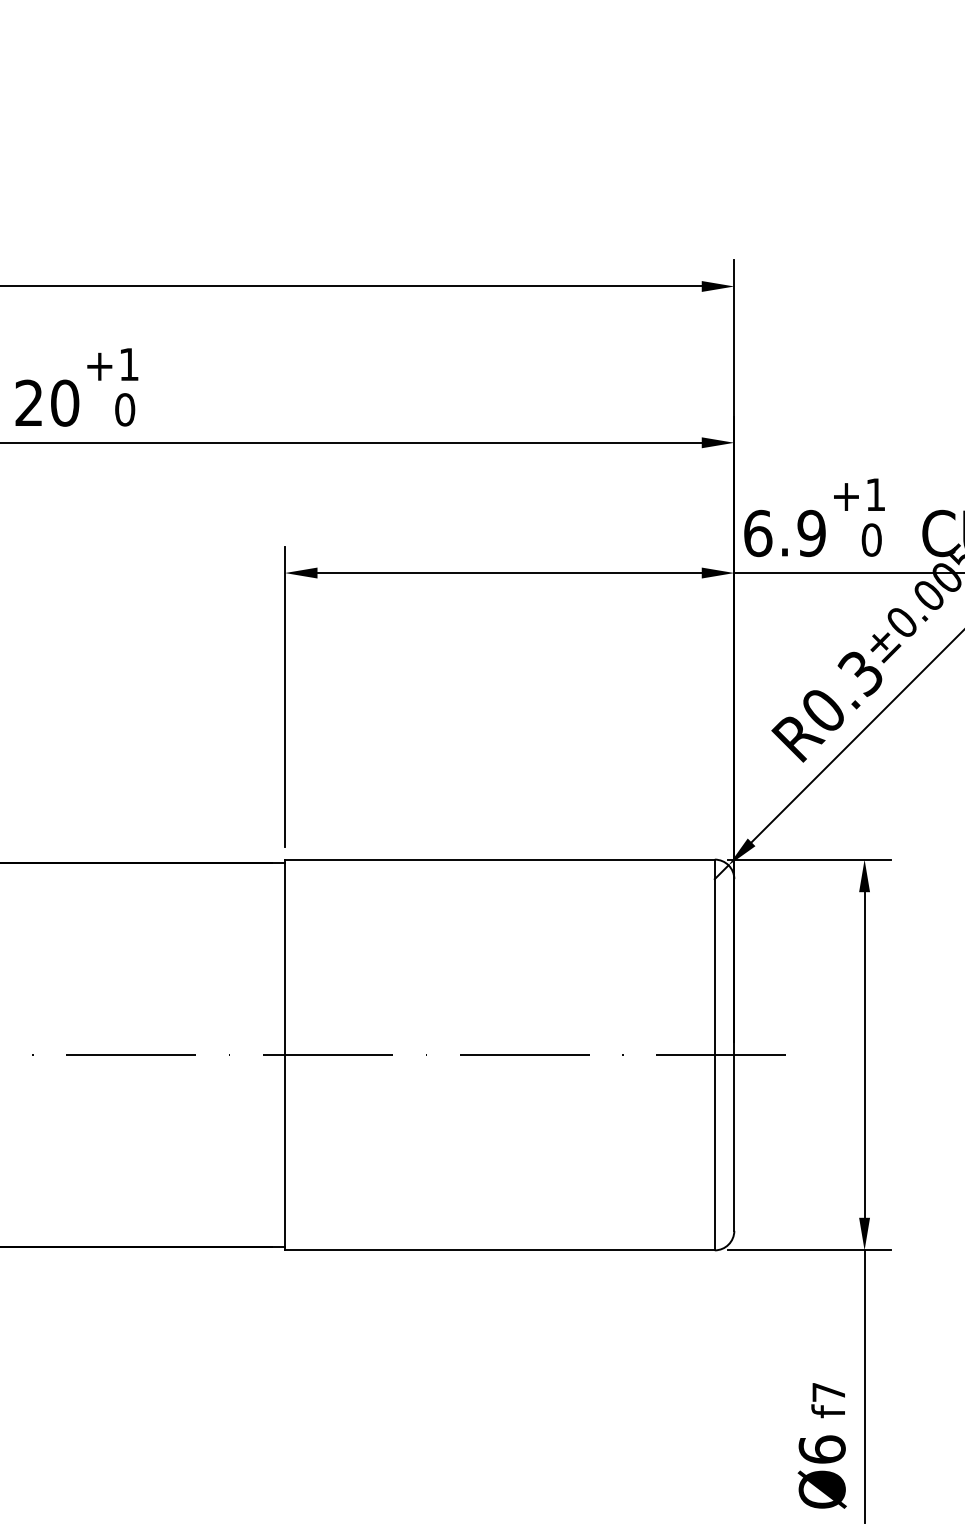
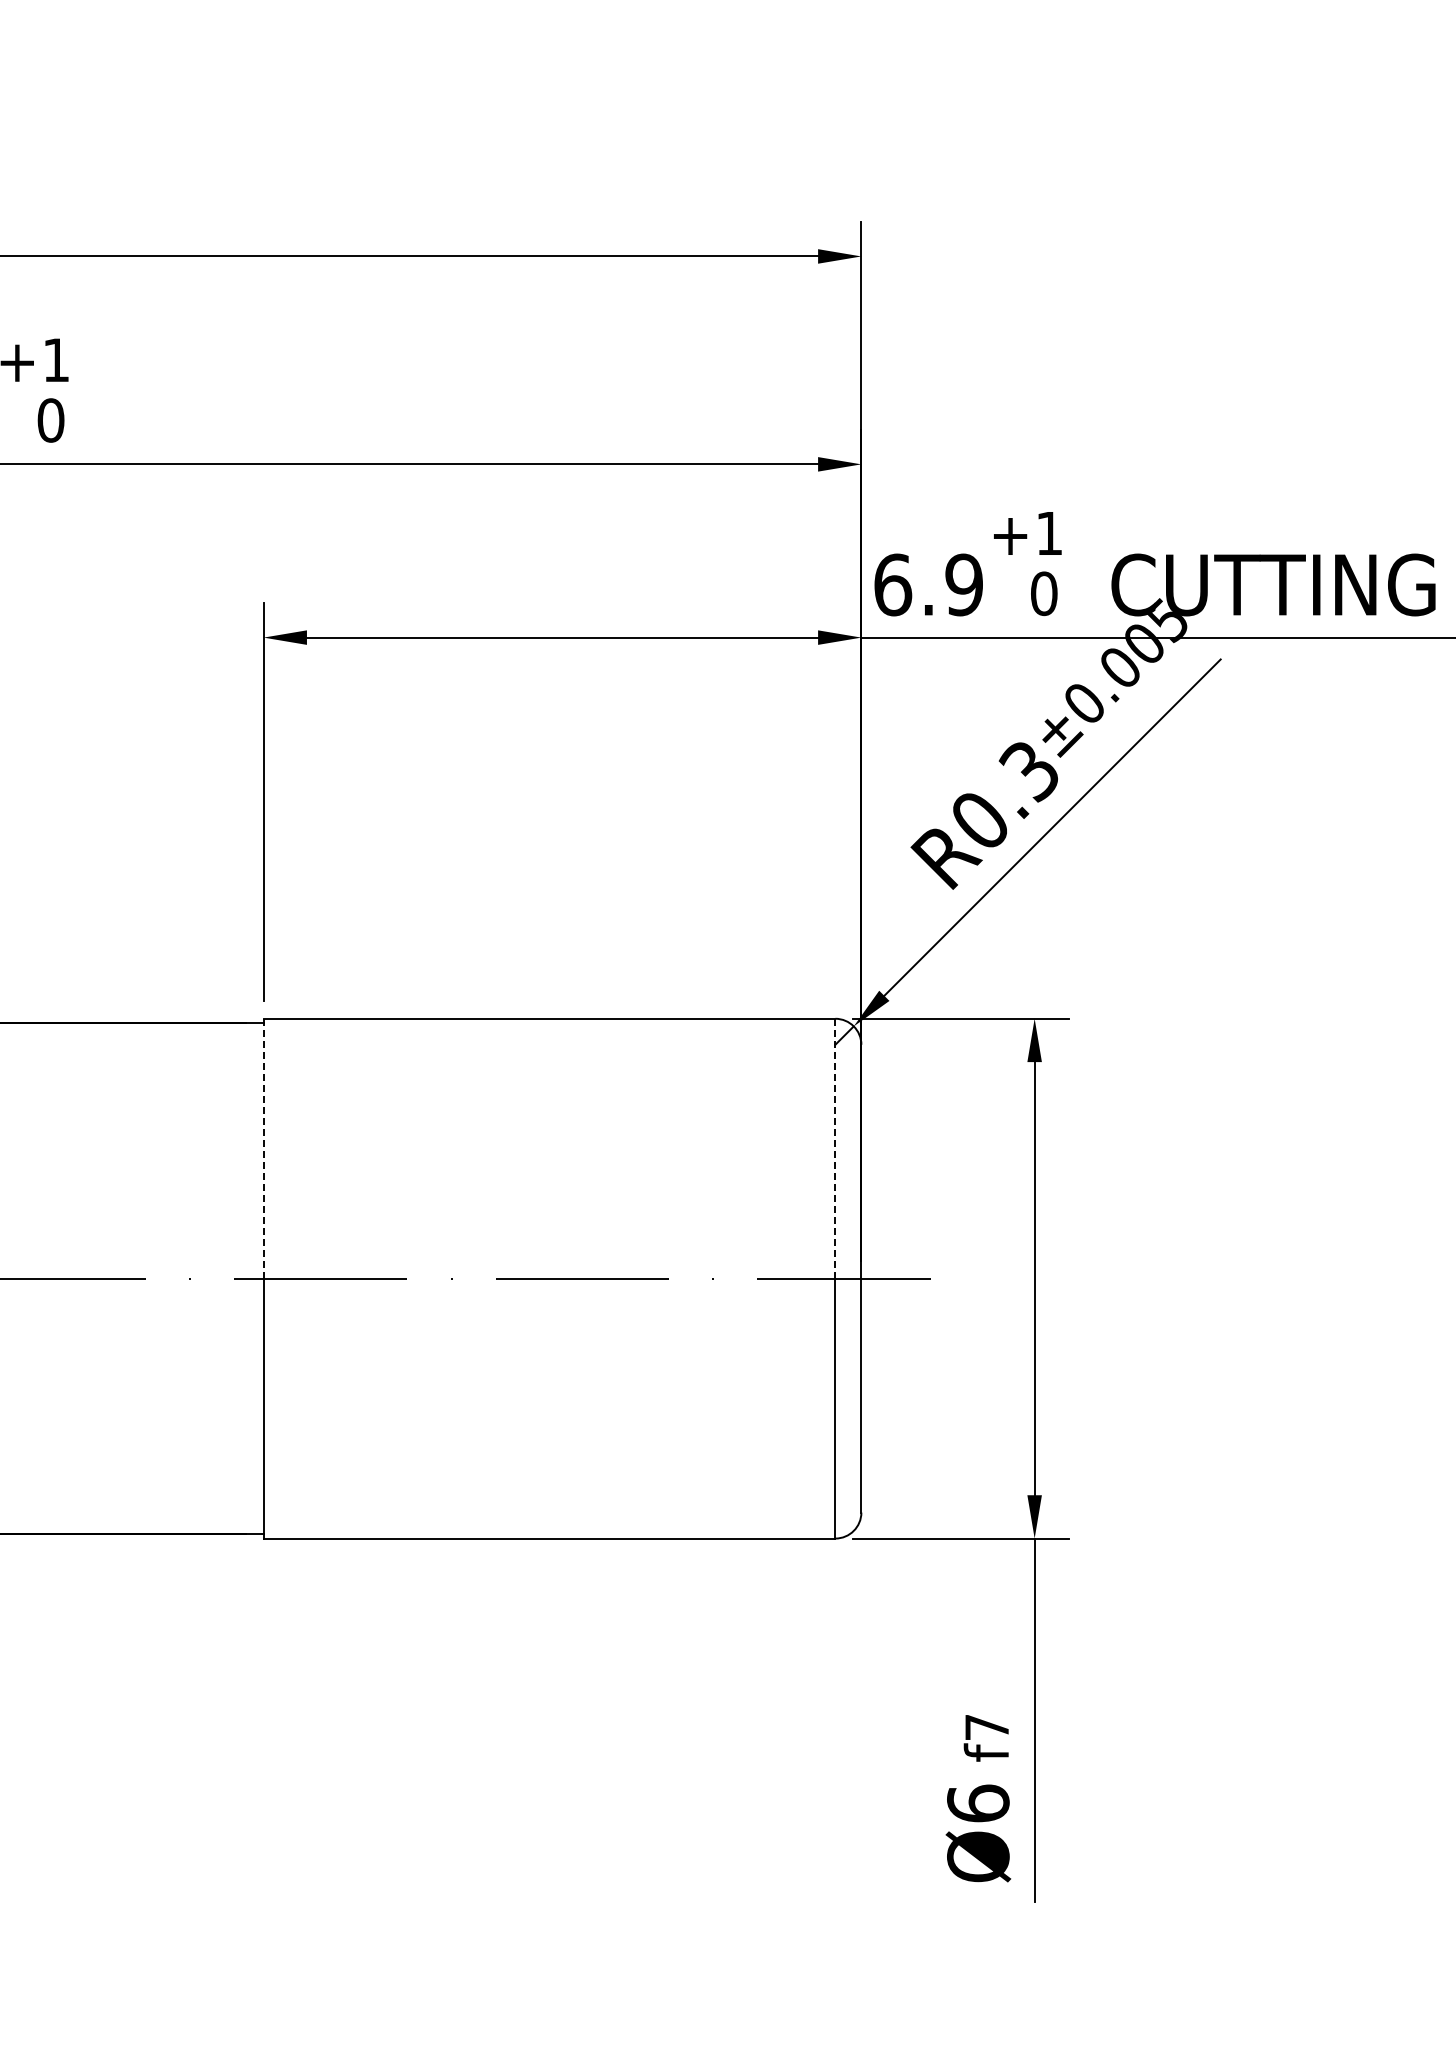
line: (284, 957) -> (263, 1148), solid -> dashed
line: (714, 957) -> (835, 1148), solid -> dashed

